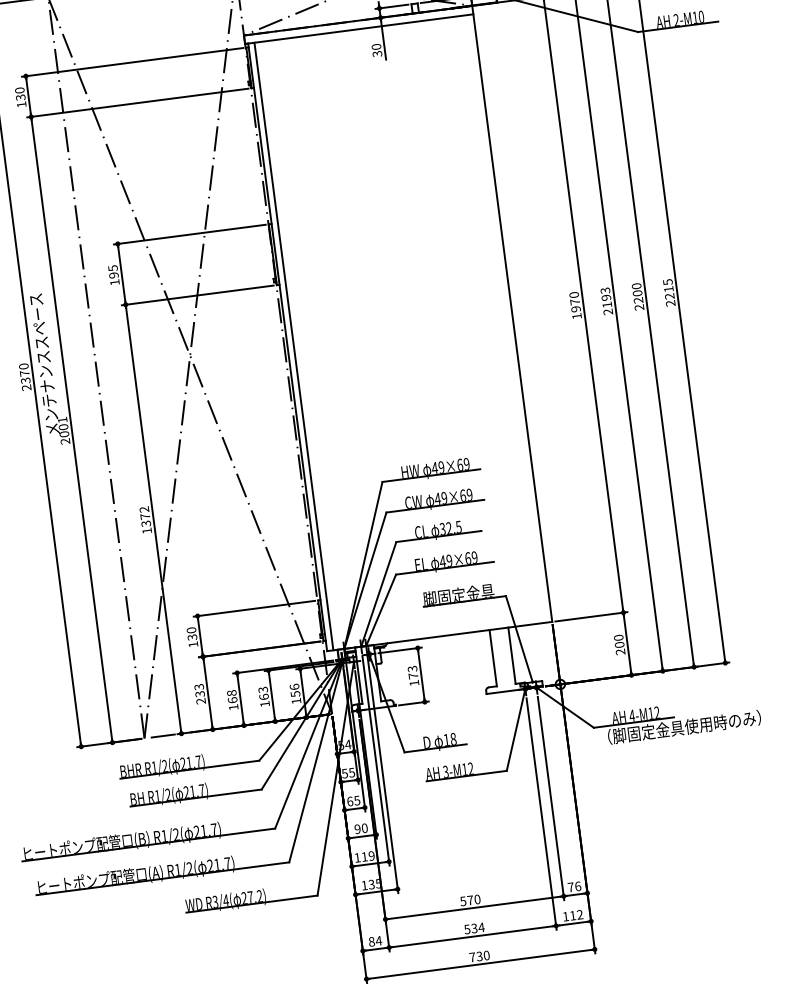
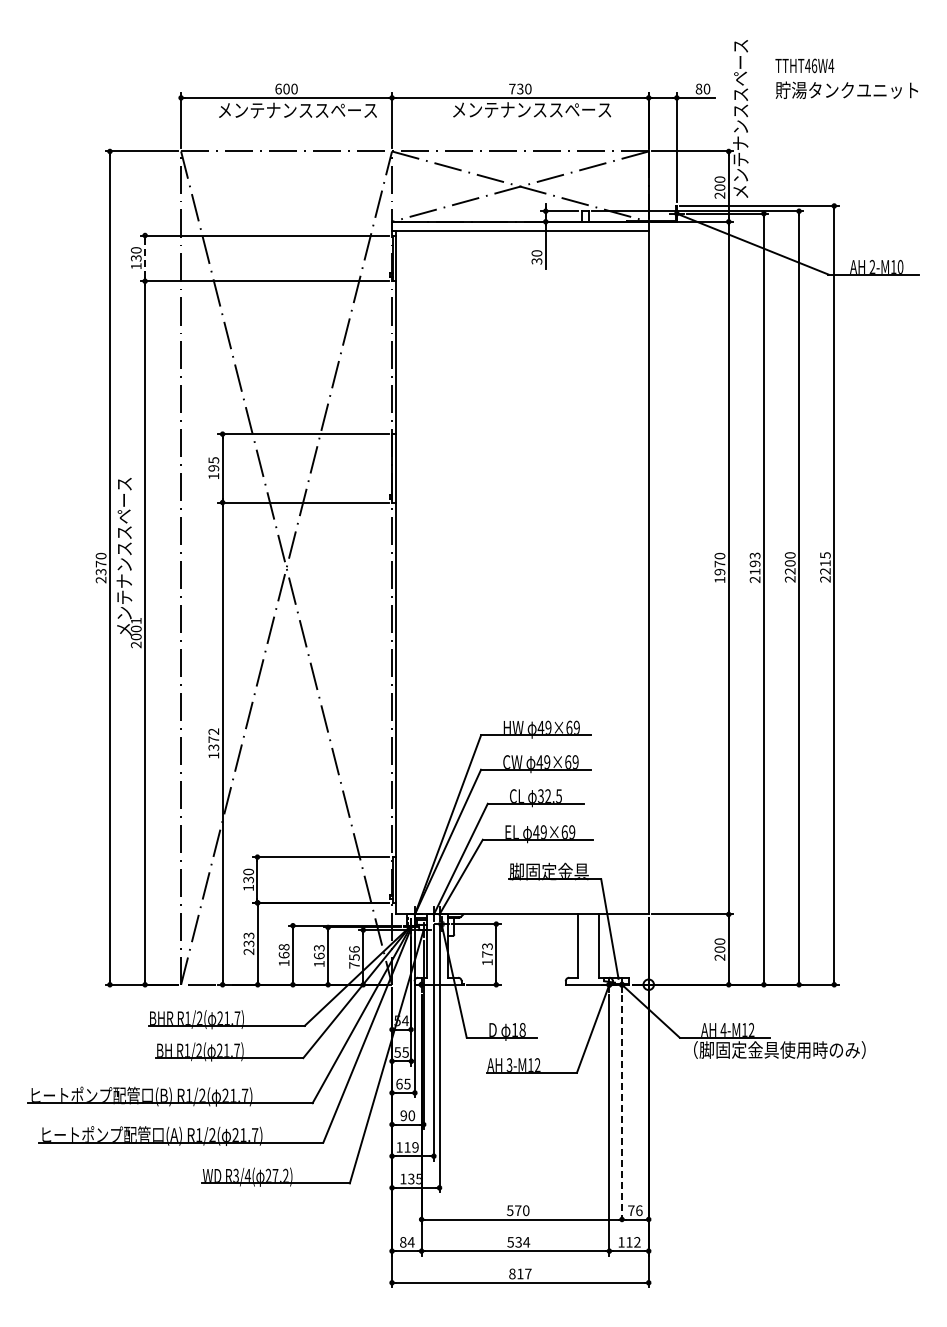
line: (28, 95) -> (145, 257), solid -> dashed
line: (293, 346) -> (402, 572), removed
text: (296, 701) -> (354, 965), 156 -> 756
line: (551, 799) -> (622, 1110), solid -> dashed
text: (479, 956) -> (520, 1273), 730 -> 817

